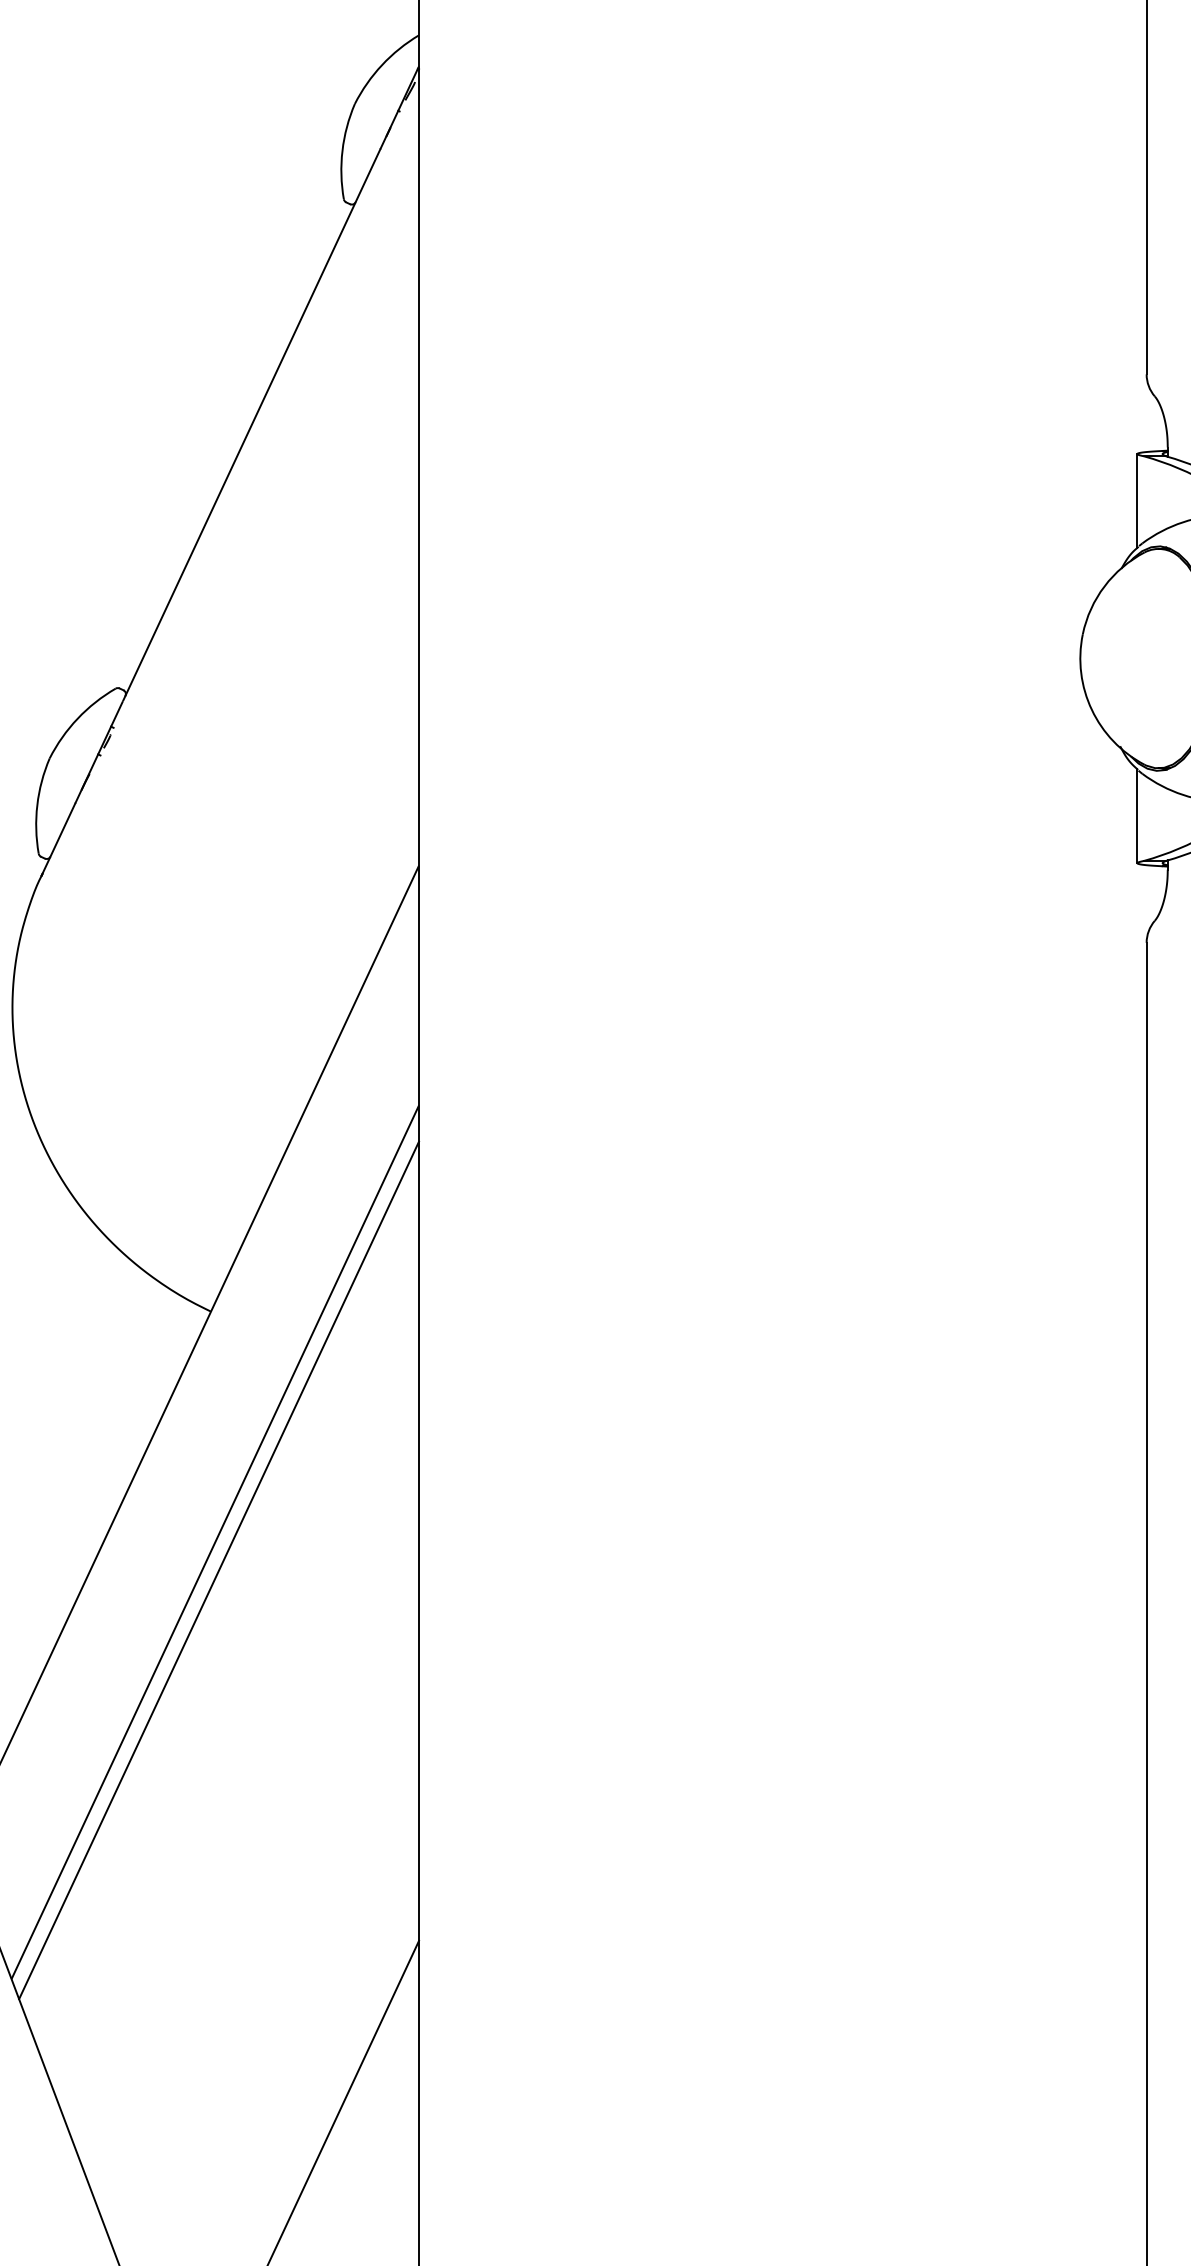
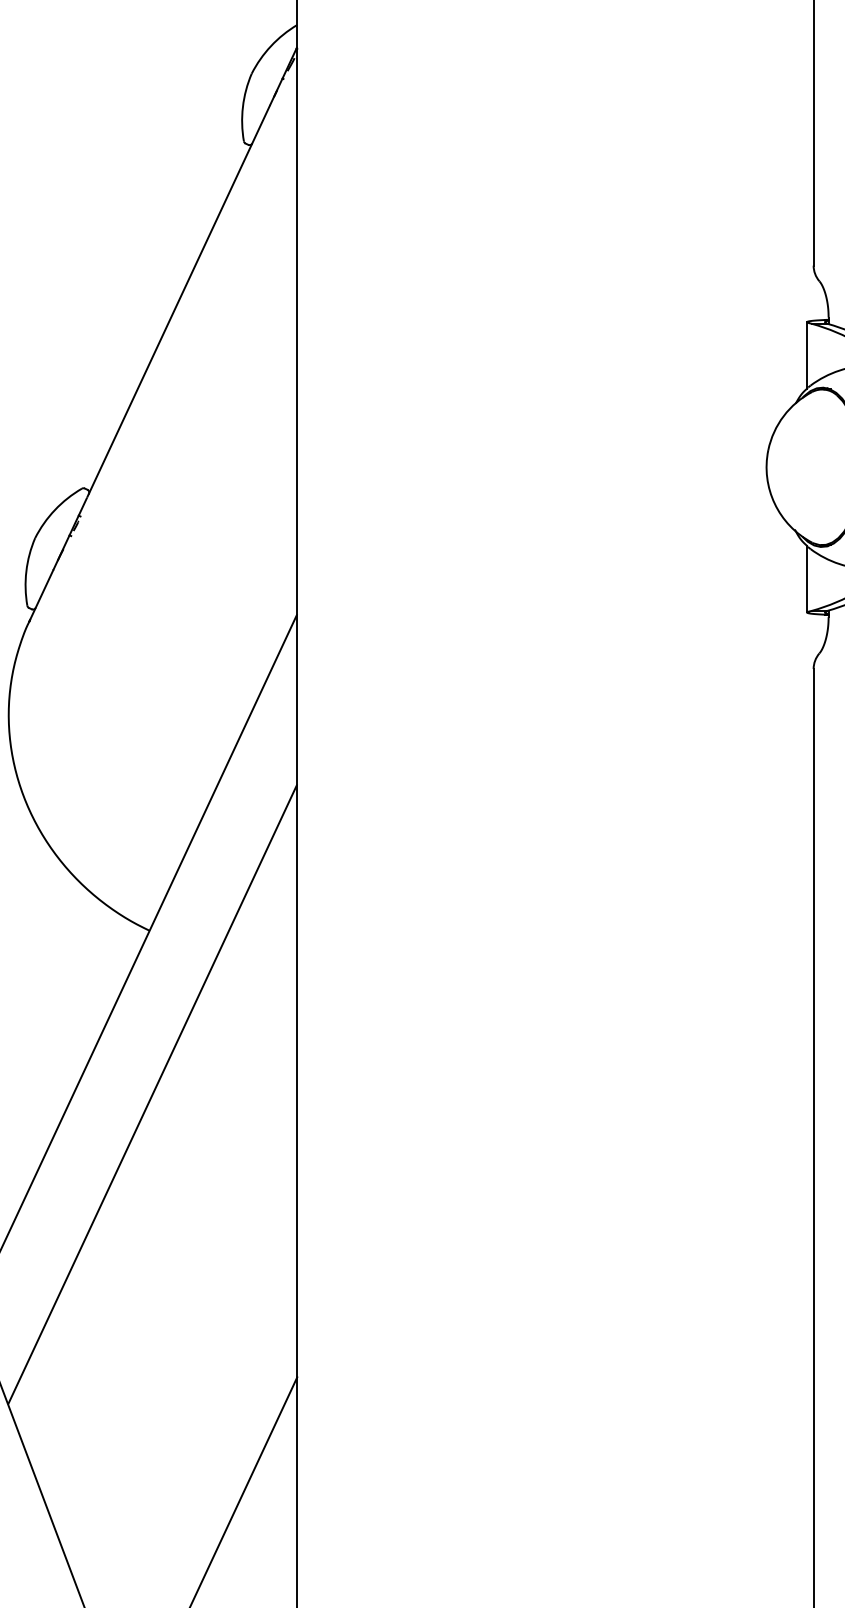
line: (219, 1570) -> (155, 1114), removed

